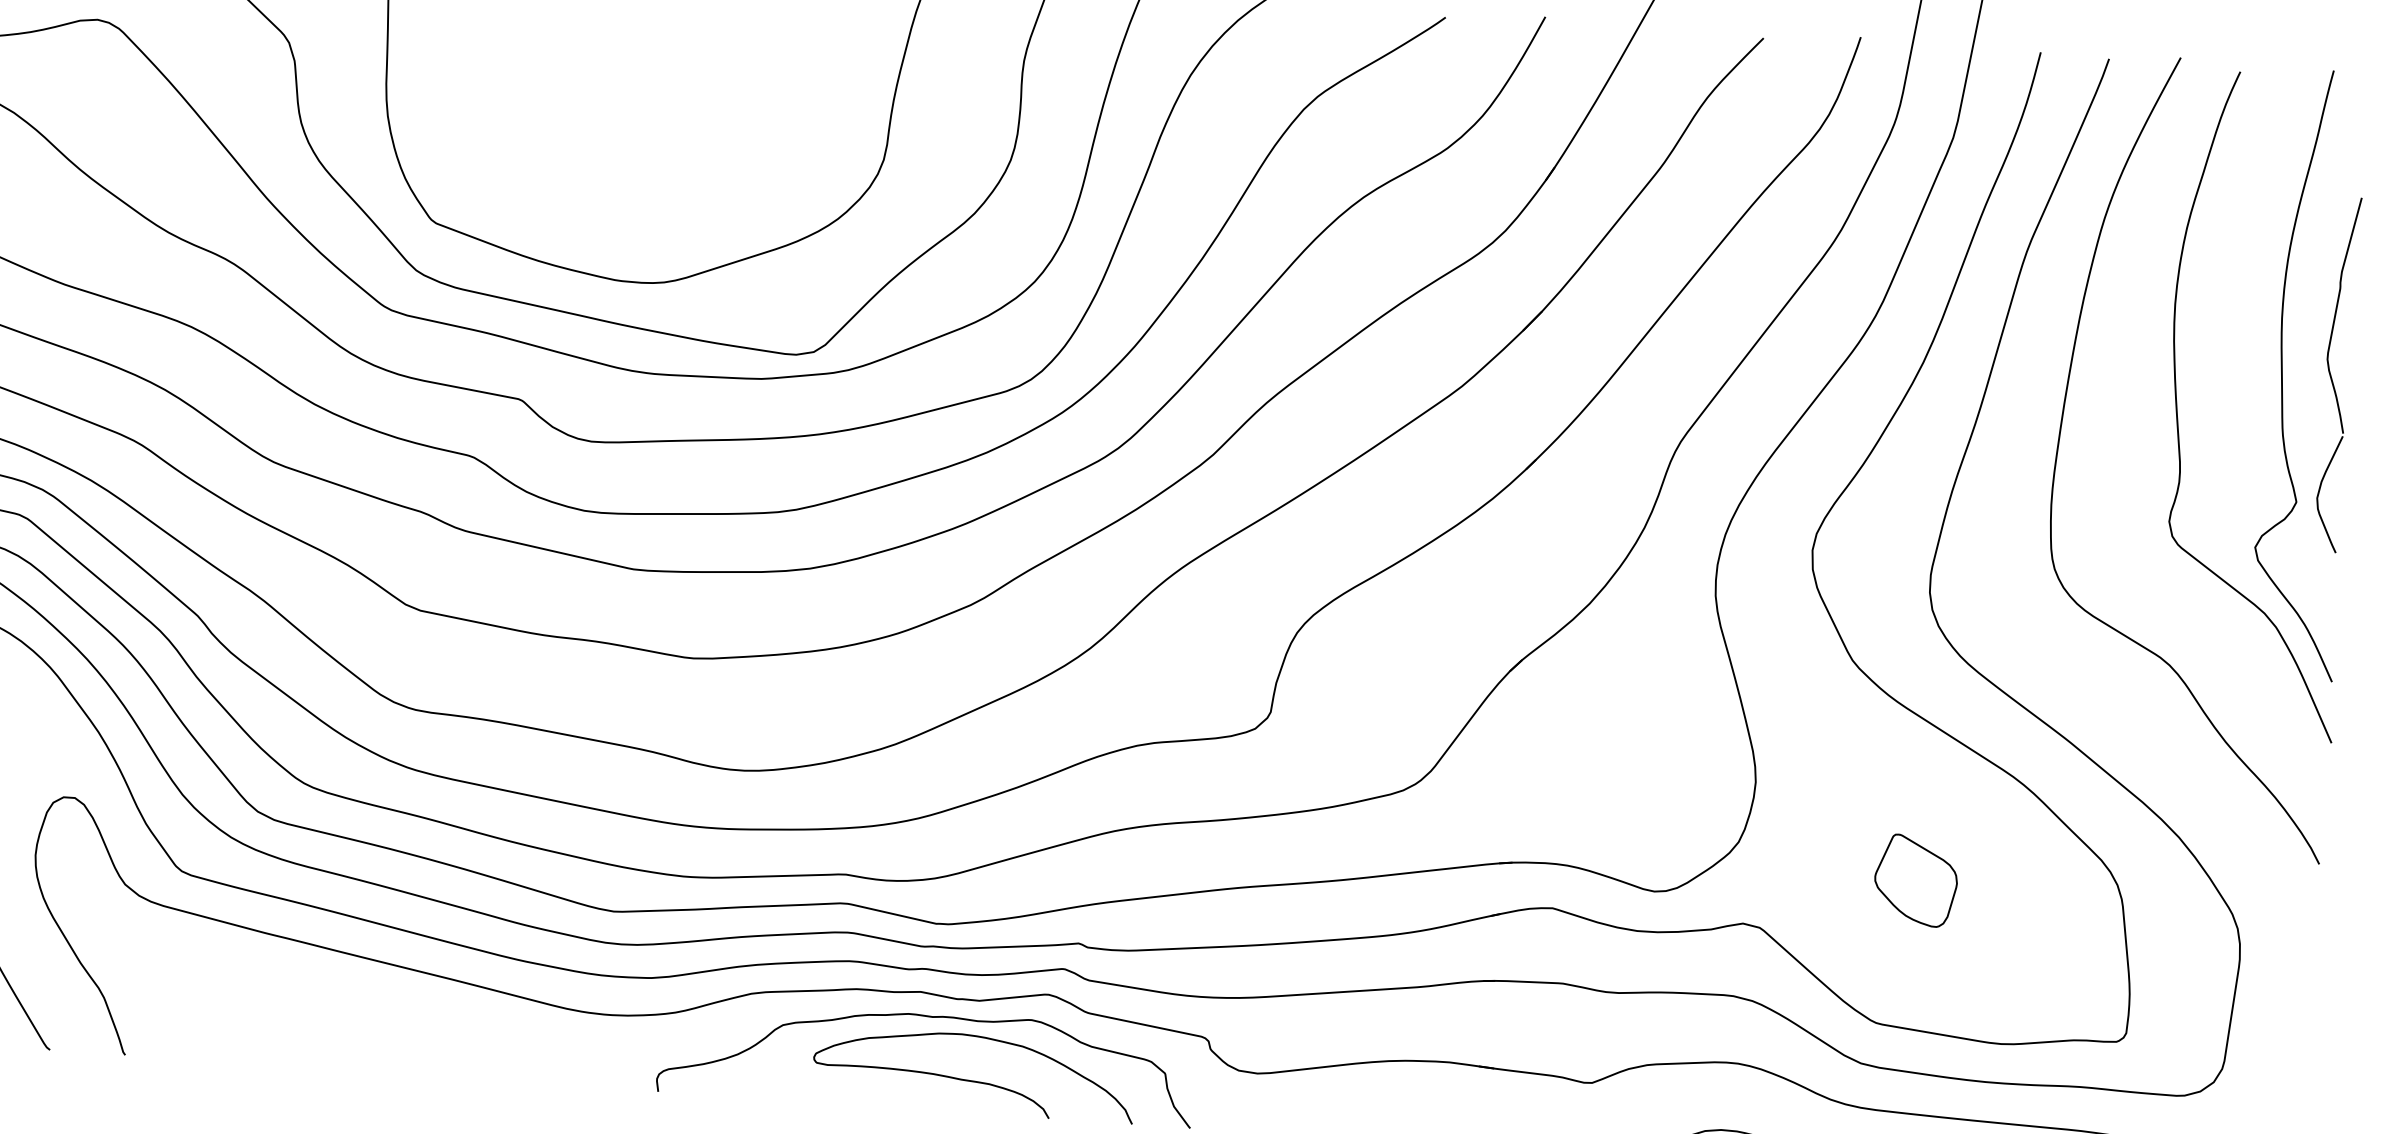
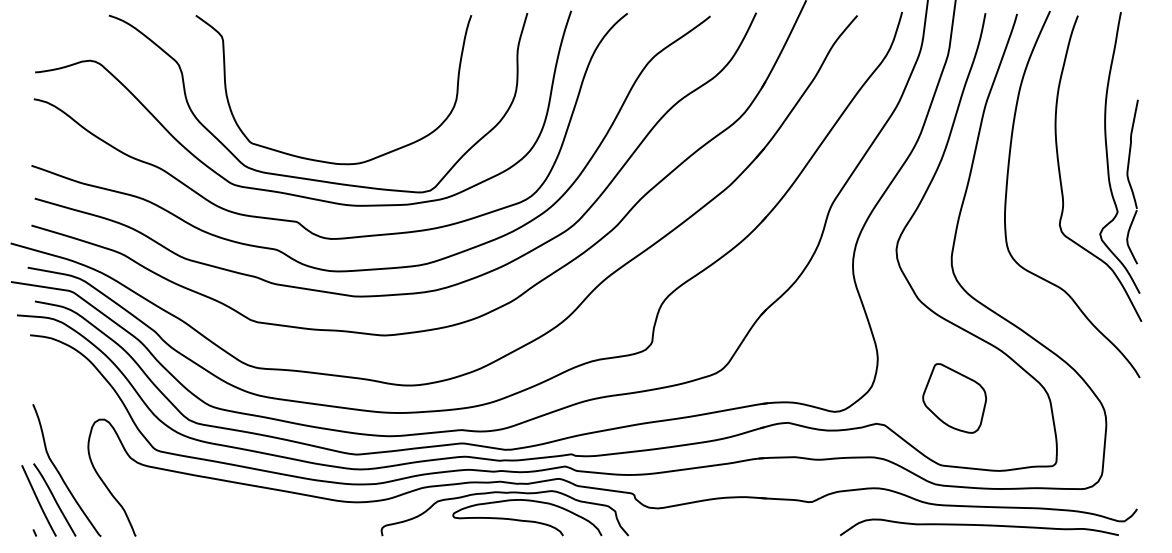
part: (2337, 373) -> (1132, 181), moved
part: (1915, 880) -> (954, 398), size x1.67

